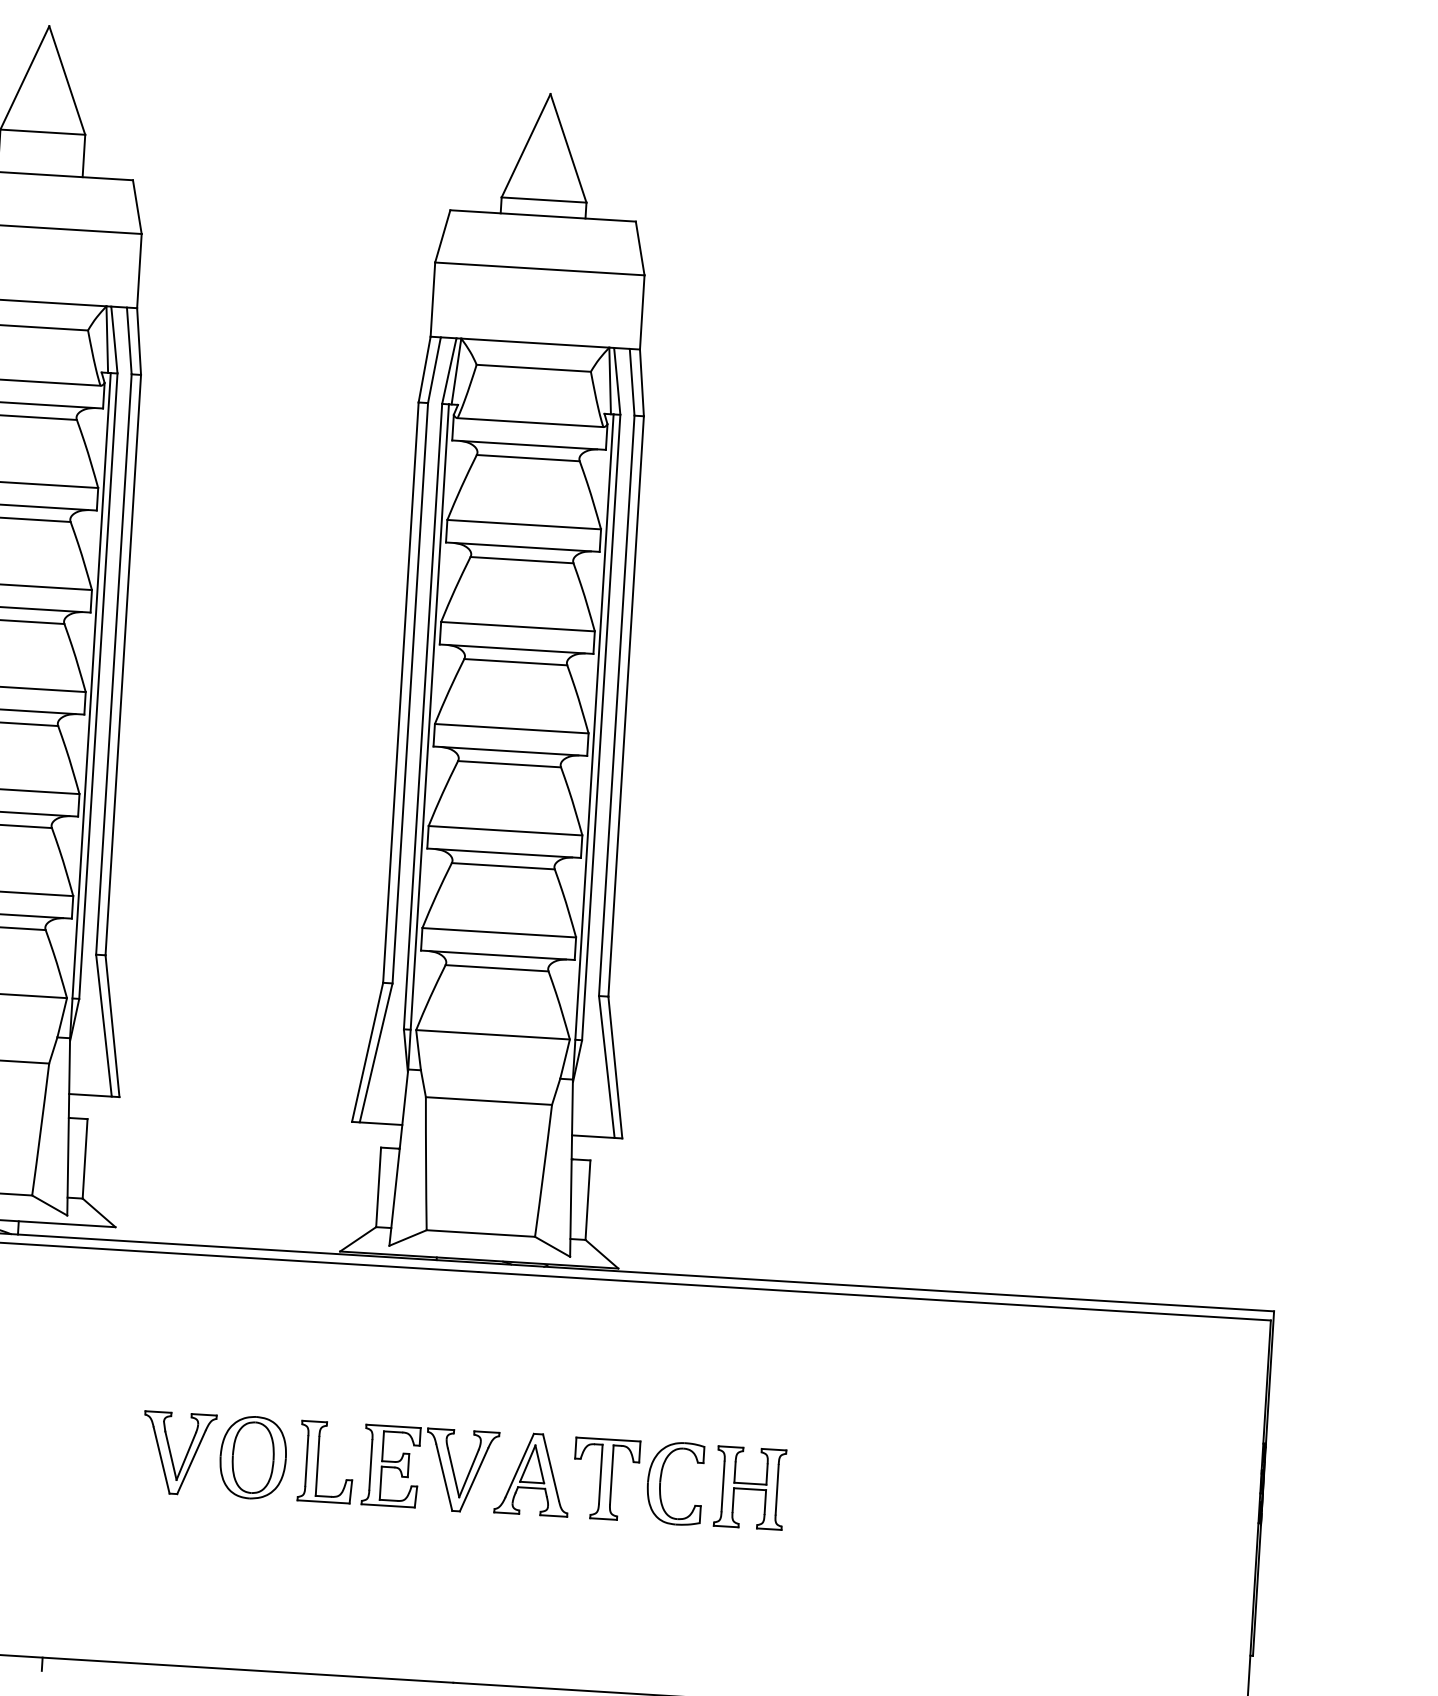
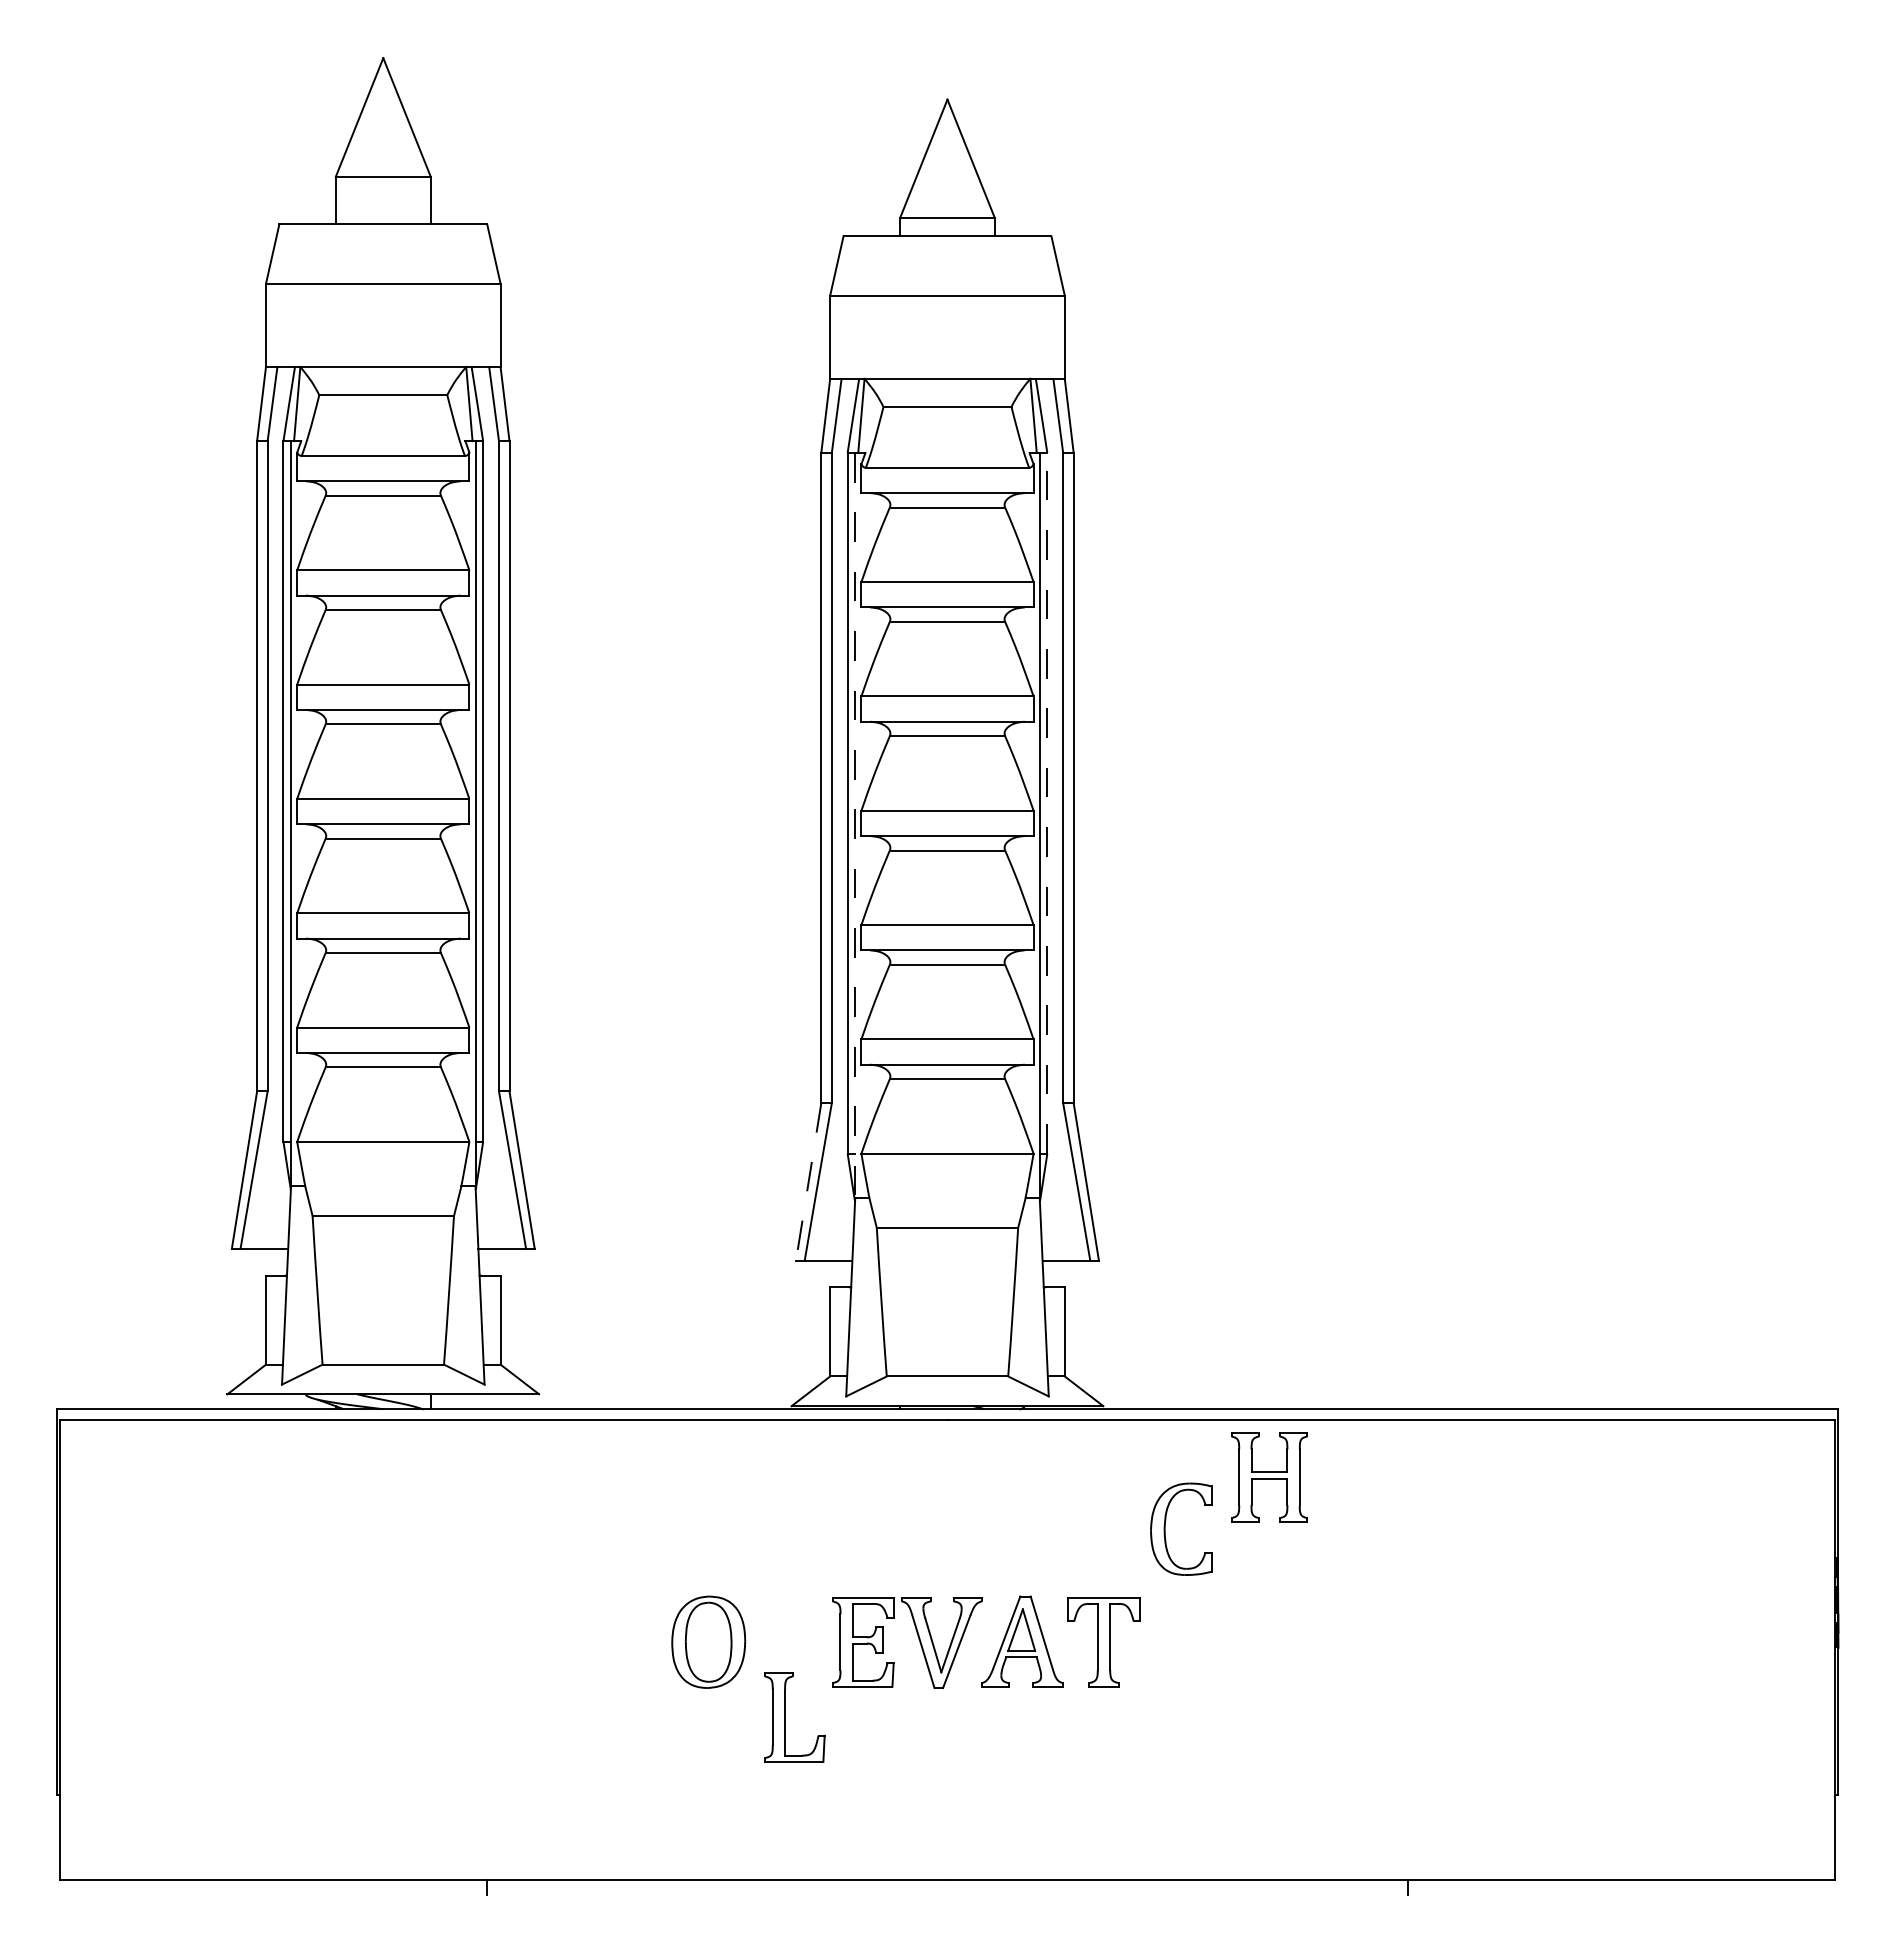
line: (601, 726) -> (1047, 802), solid -> dashed
line: (428, 736) -> (855, 825), solid -> dashed
line: (367, 1051) -> (808, 1181), solid -> dashed
part: (171, 1454) -> (617, 1644), removed
part: (318, 1461) -> (785, 1717), moved
part: (660, 1481) -> (1165, 1528), moved
part: (750, 1488) -> (1269, 1477), moved

